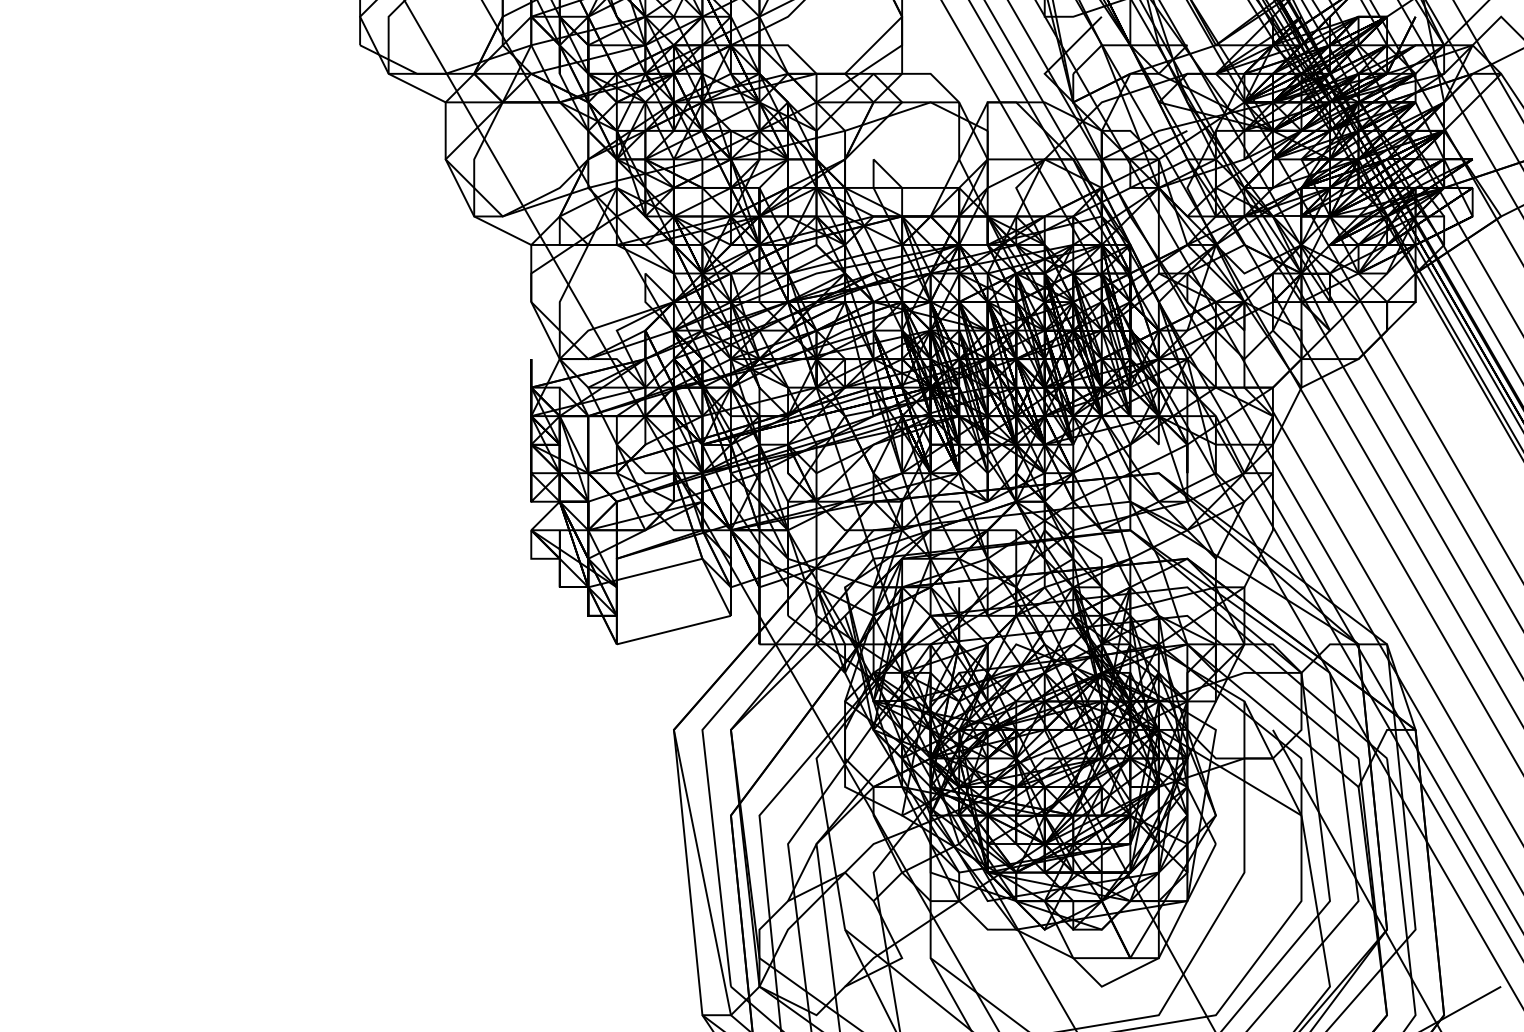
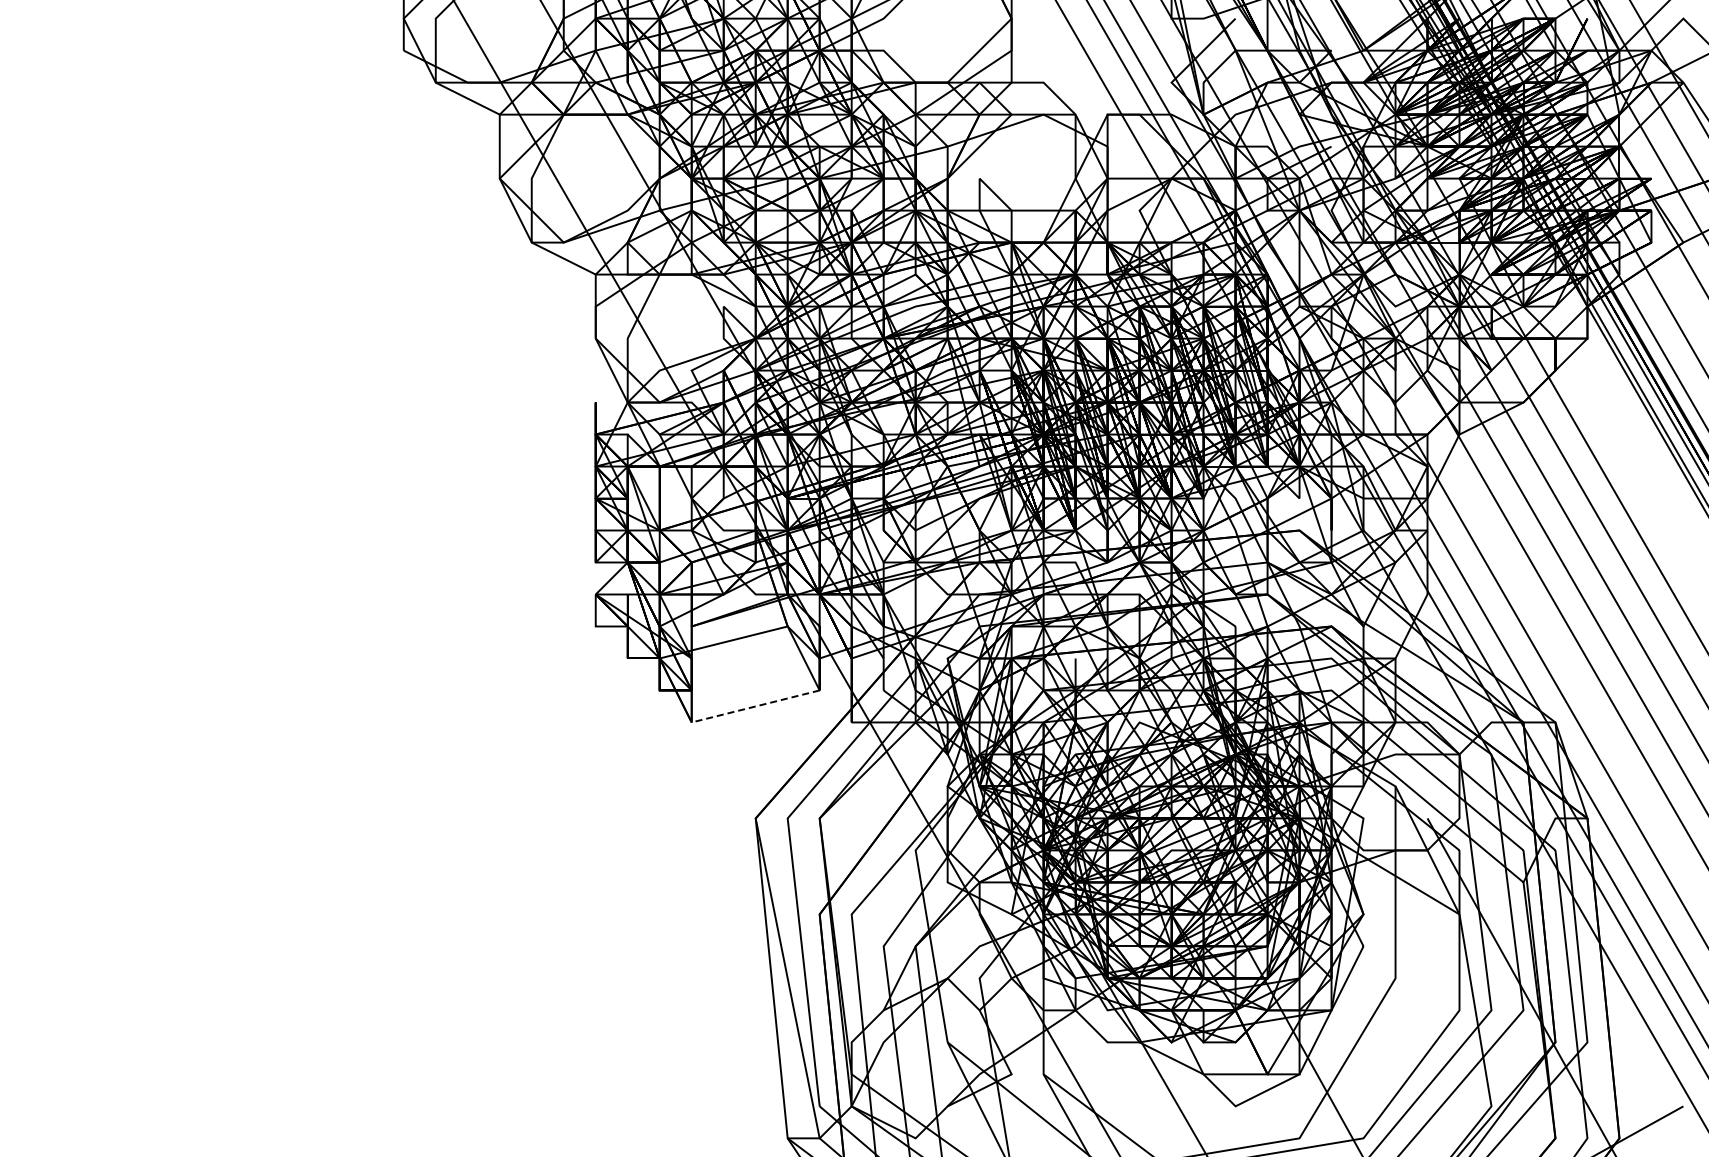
line: (673, 630) -> (755, 706), solid -> dashed

